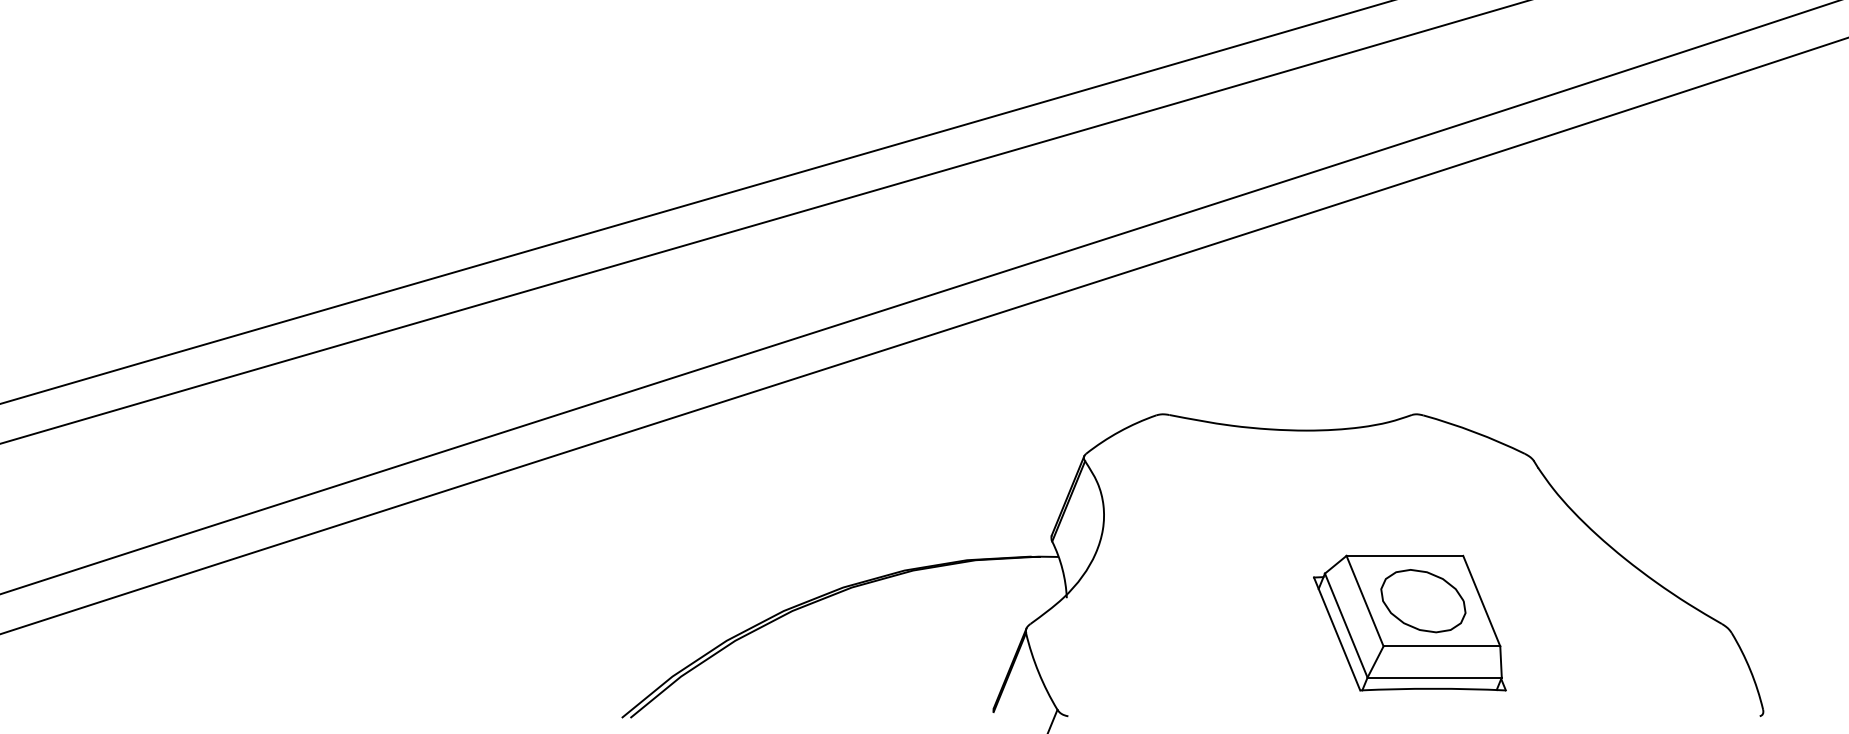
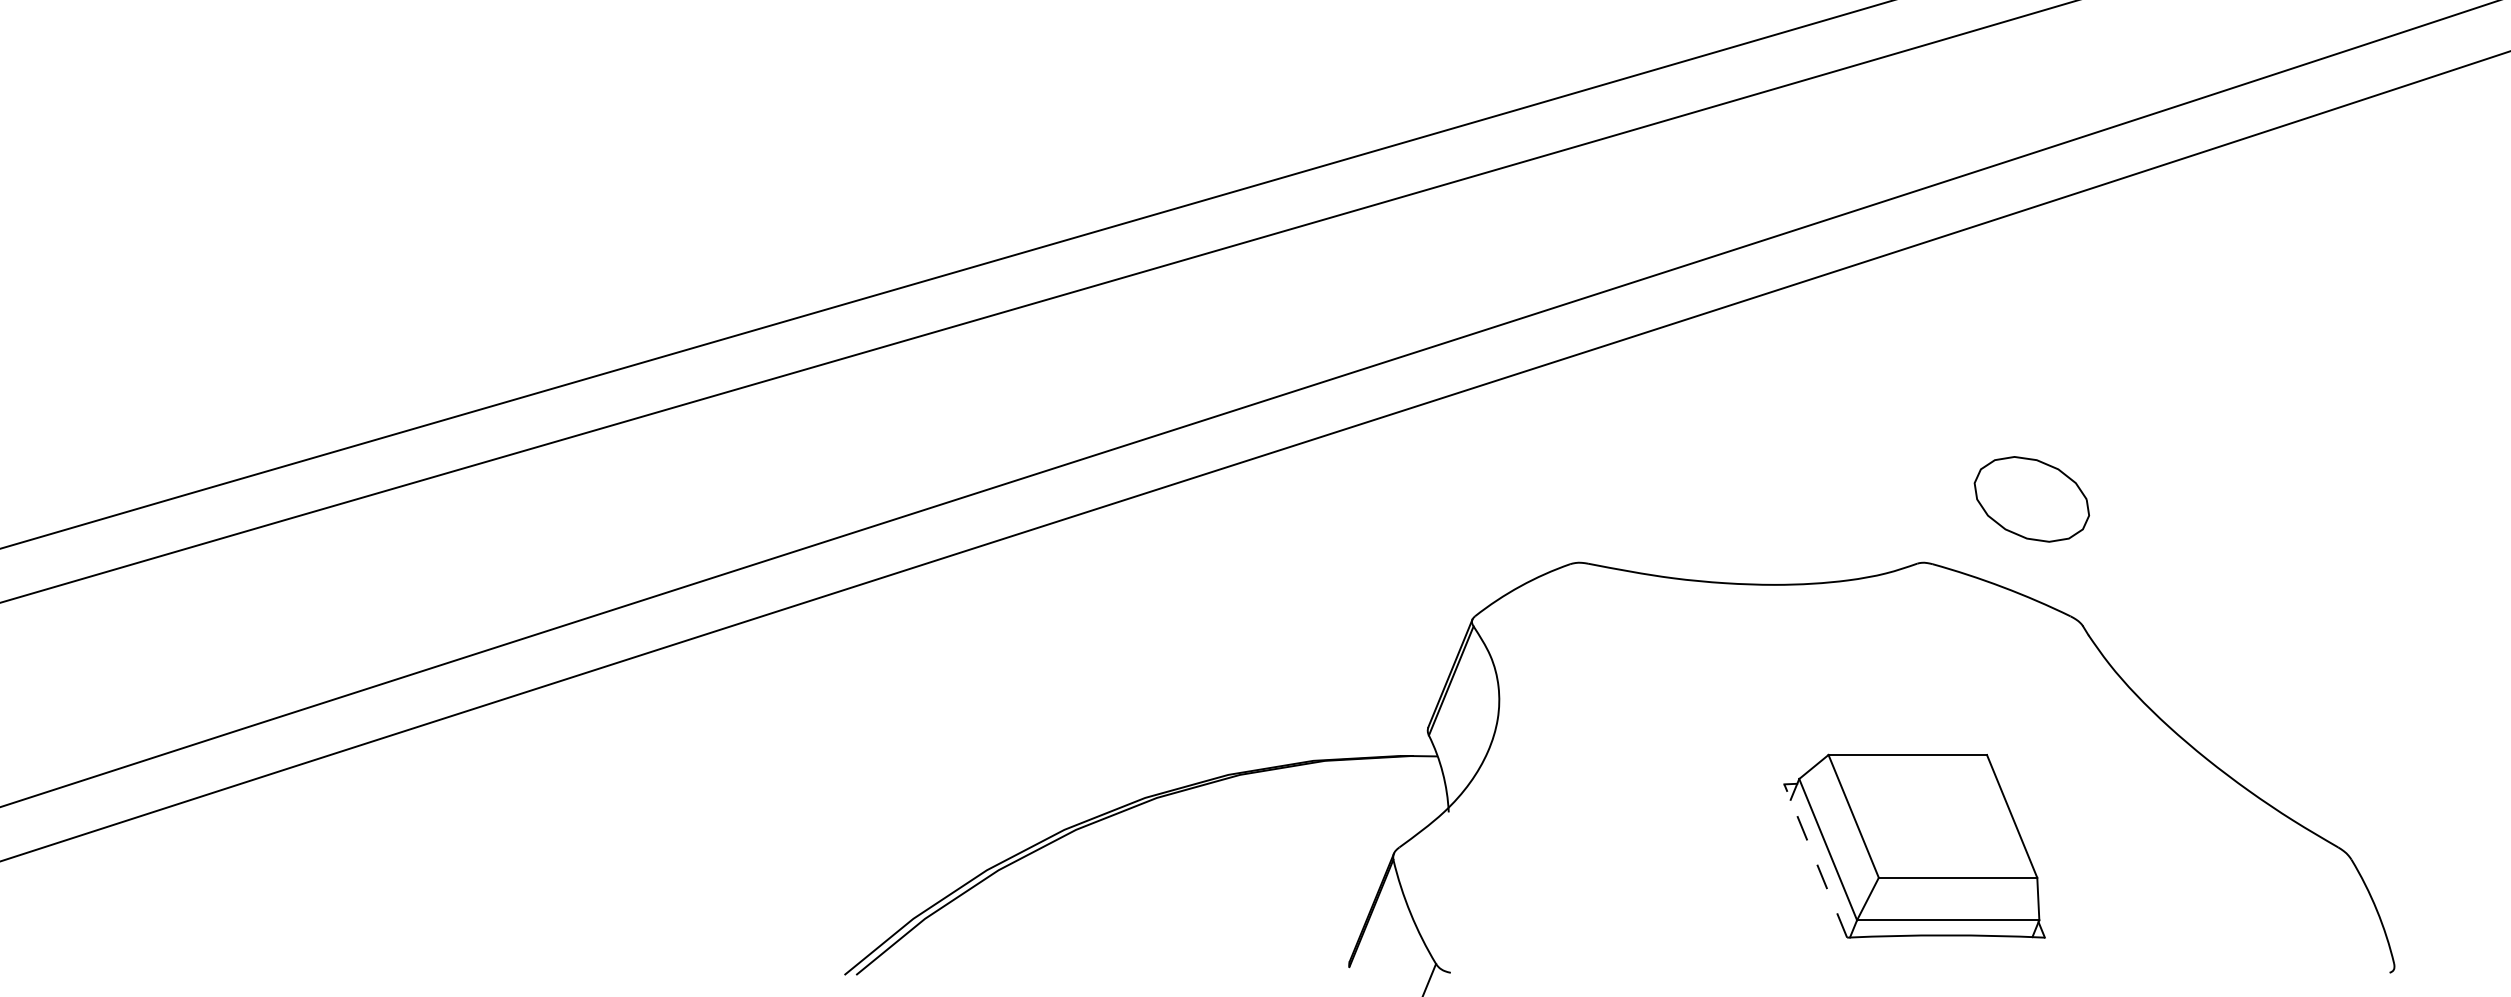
part: (1423, 601) -> (2031, 499), moved
line: (1336, 634) -> (1815, 861), solid -> dashed

